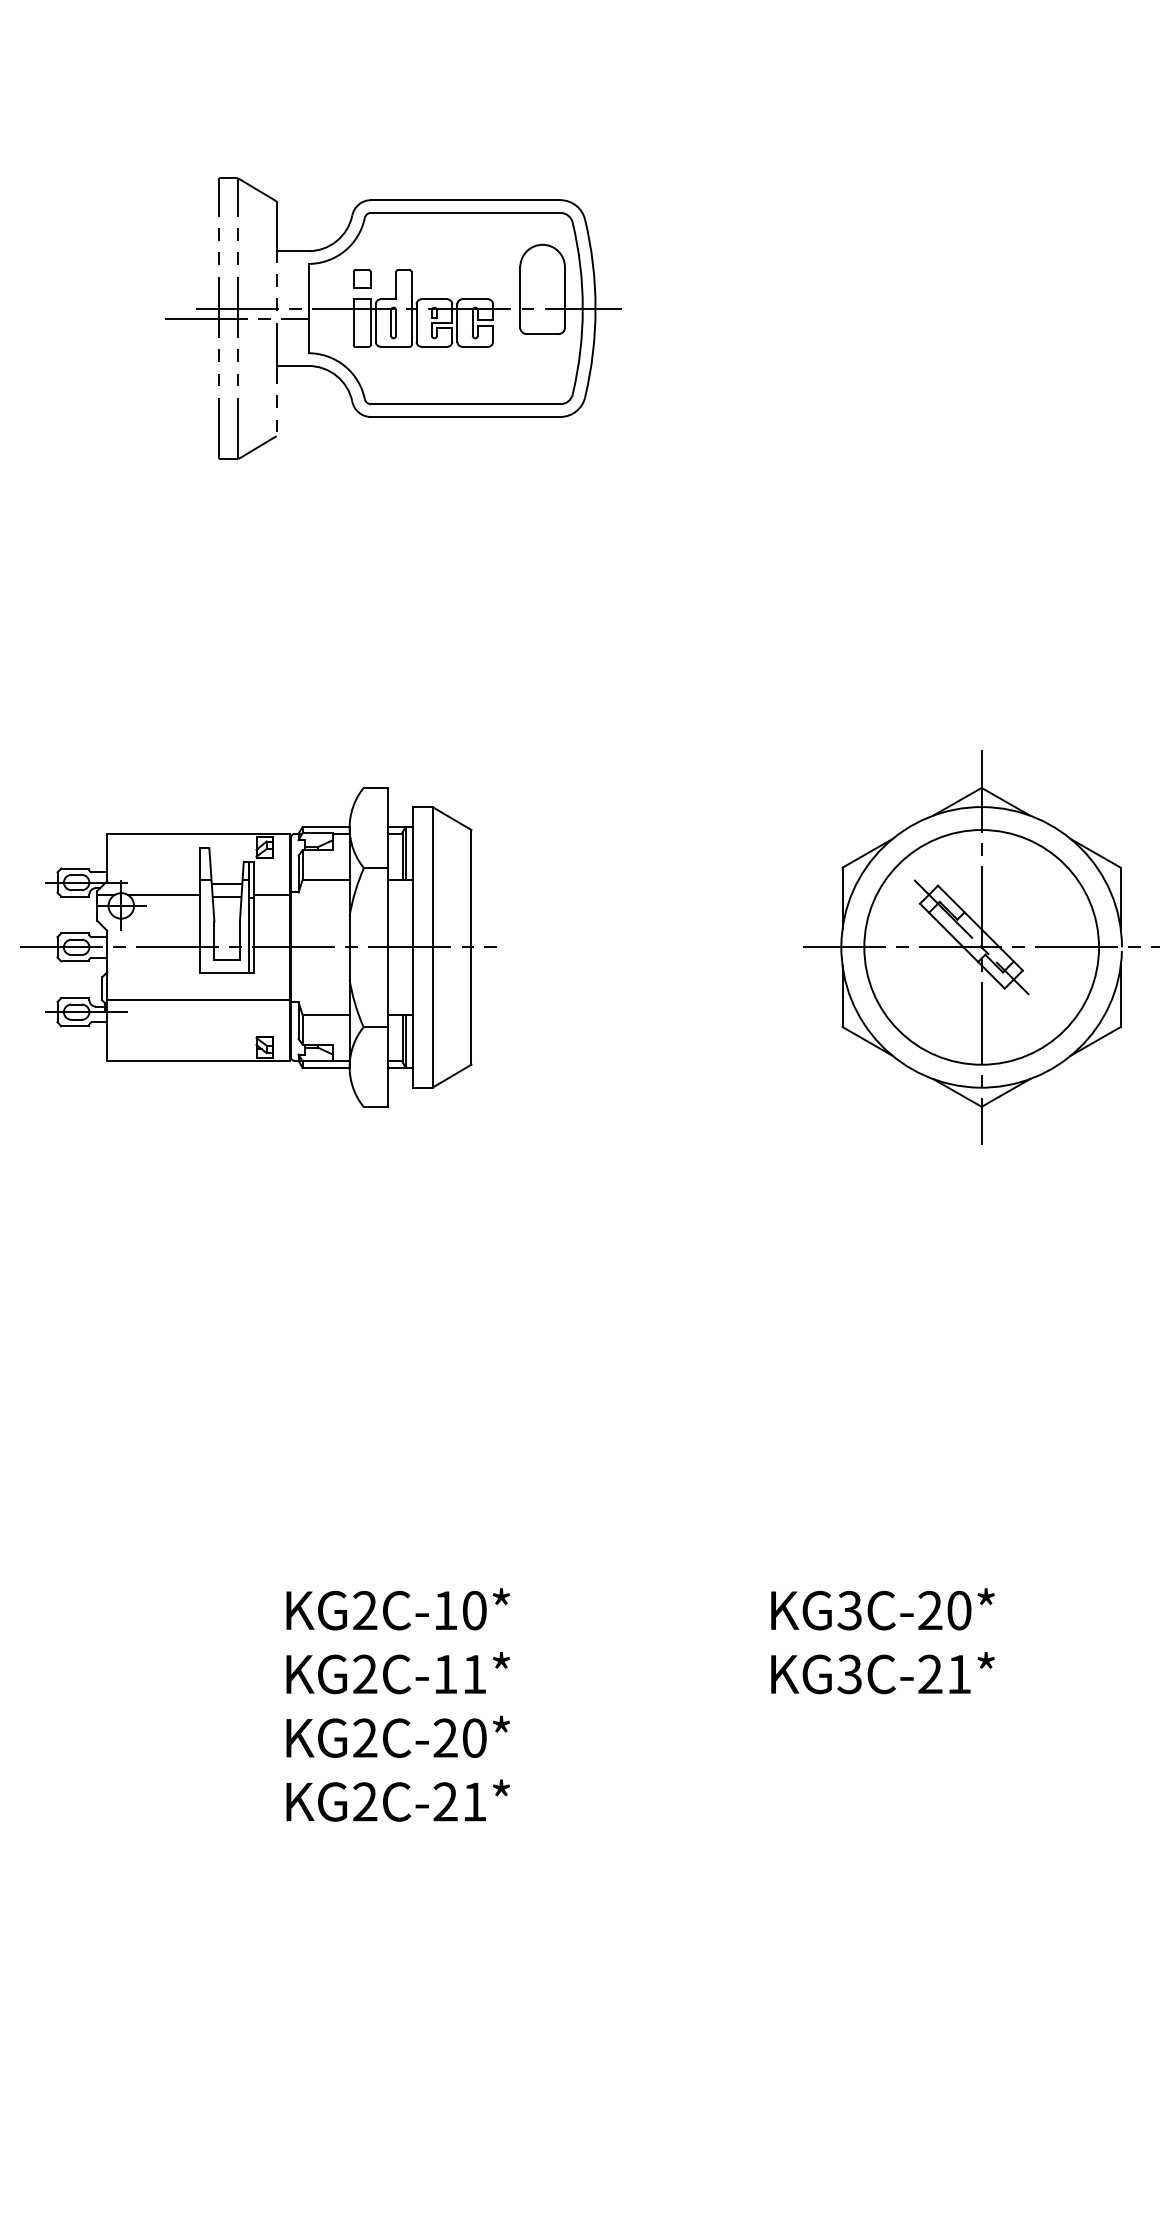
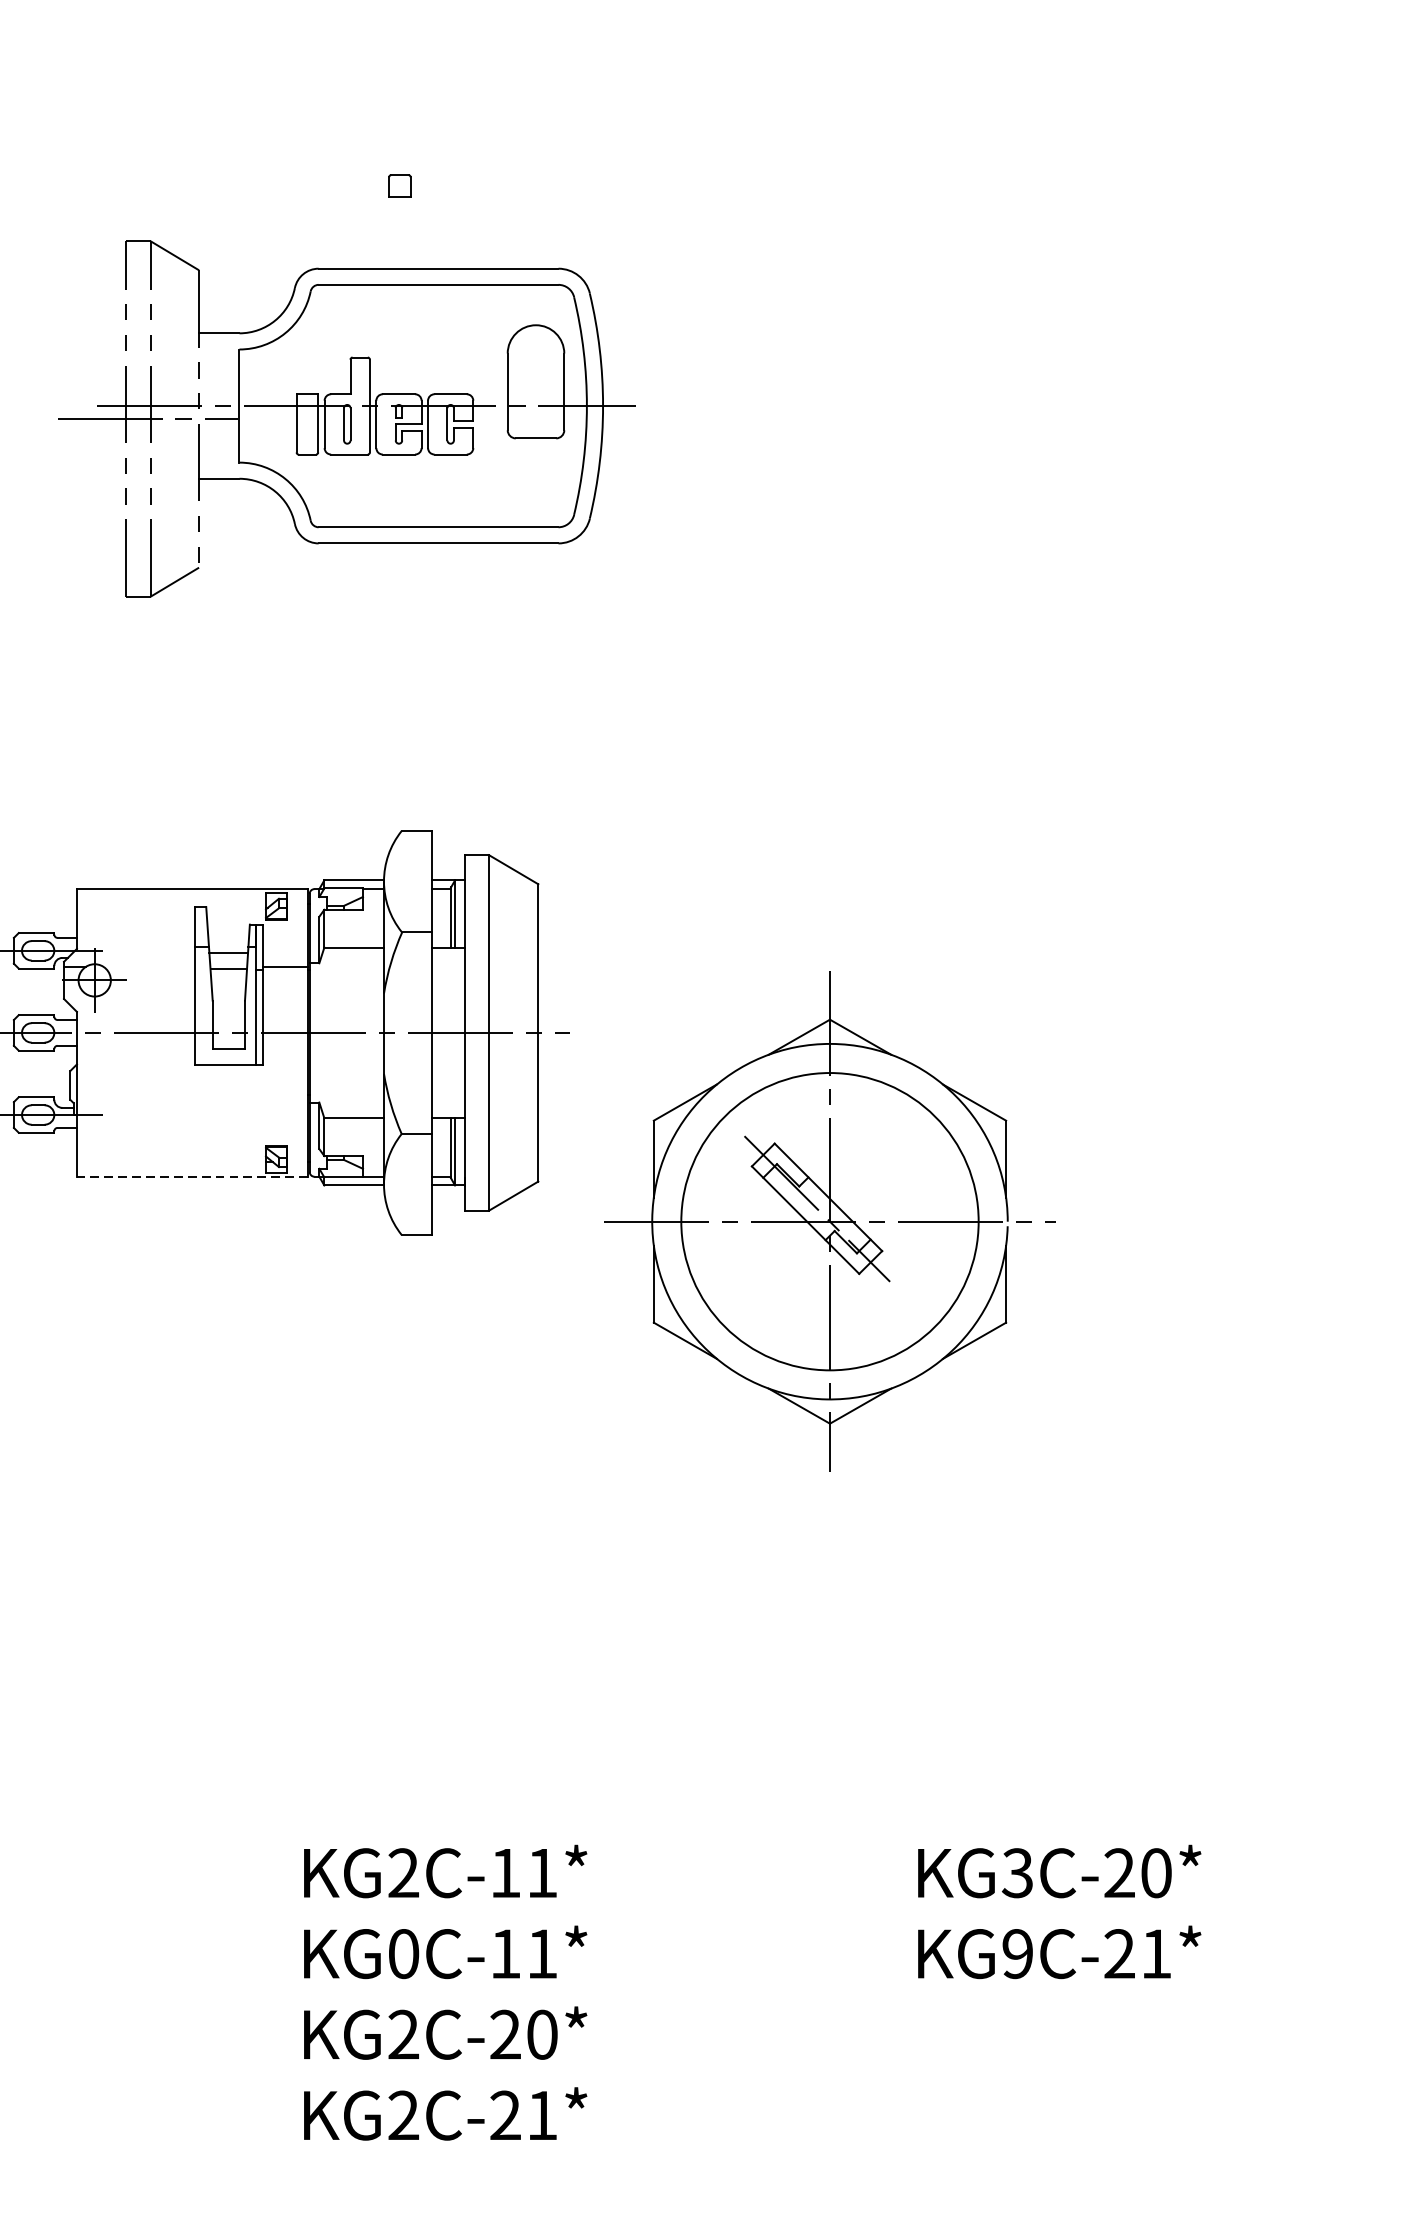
part: (393, 318) -> (347, 418), moved
line: (164, 895) -> (149, 967), removed
part: (981, 947) -> (829, 1221), moved
line: (198, 999) -> (192, 1098), removed
line: (197, 1060) -> (191, 1176), solid -> dashed
text: (474, 1610) -> (542, 1873), KG2C-10* -> KG2C-11*
text: (365, 1674) -> (404, 1954), KG2C-11* -> KG0C-11*
text: (849, 1674) -> (1017, 1954), KG3C-21* -> KG9C-21*

